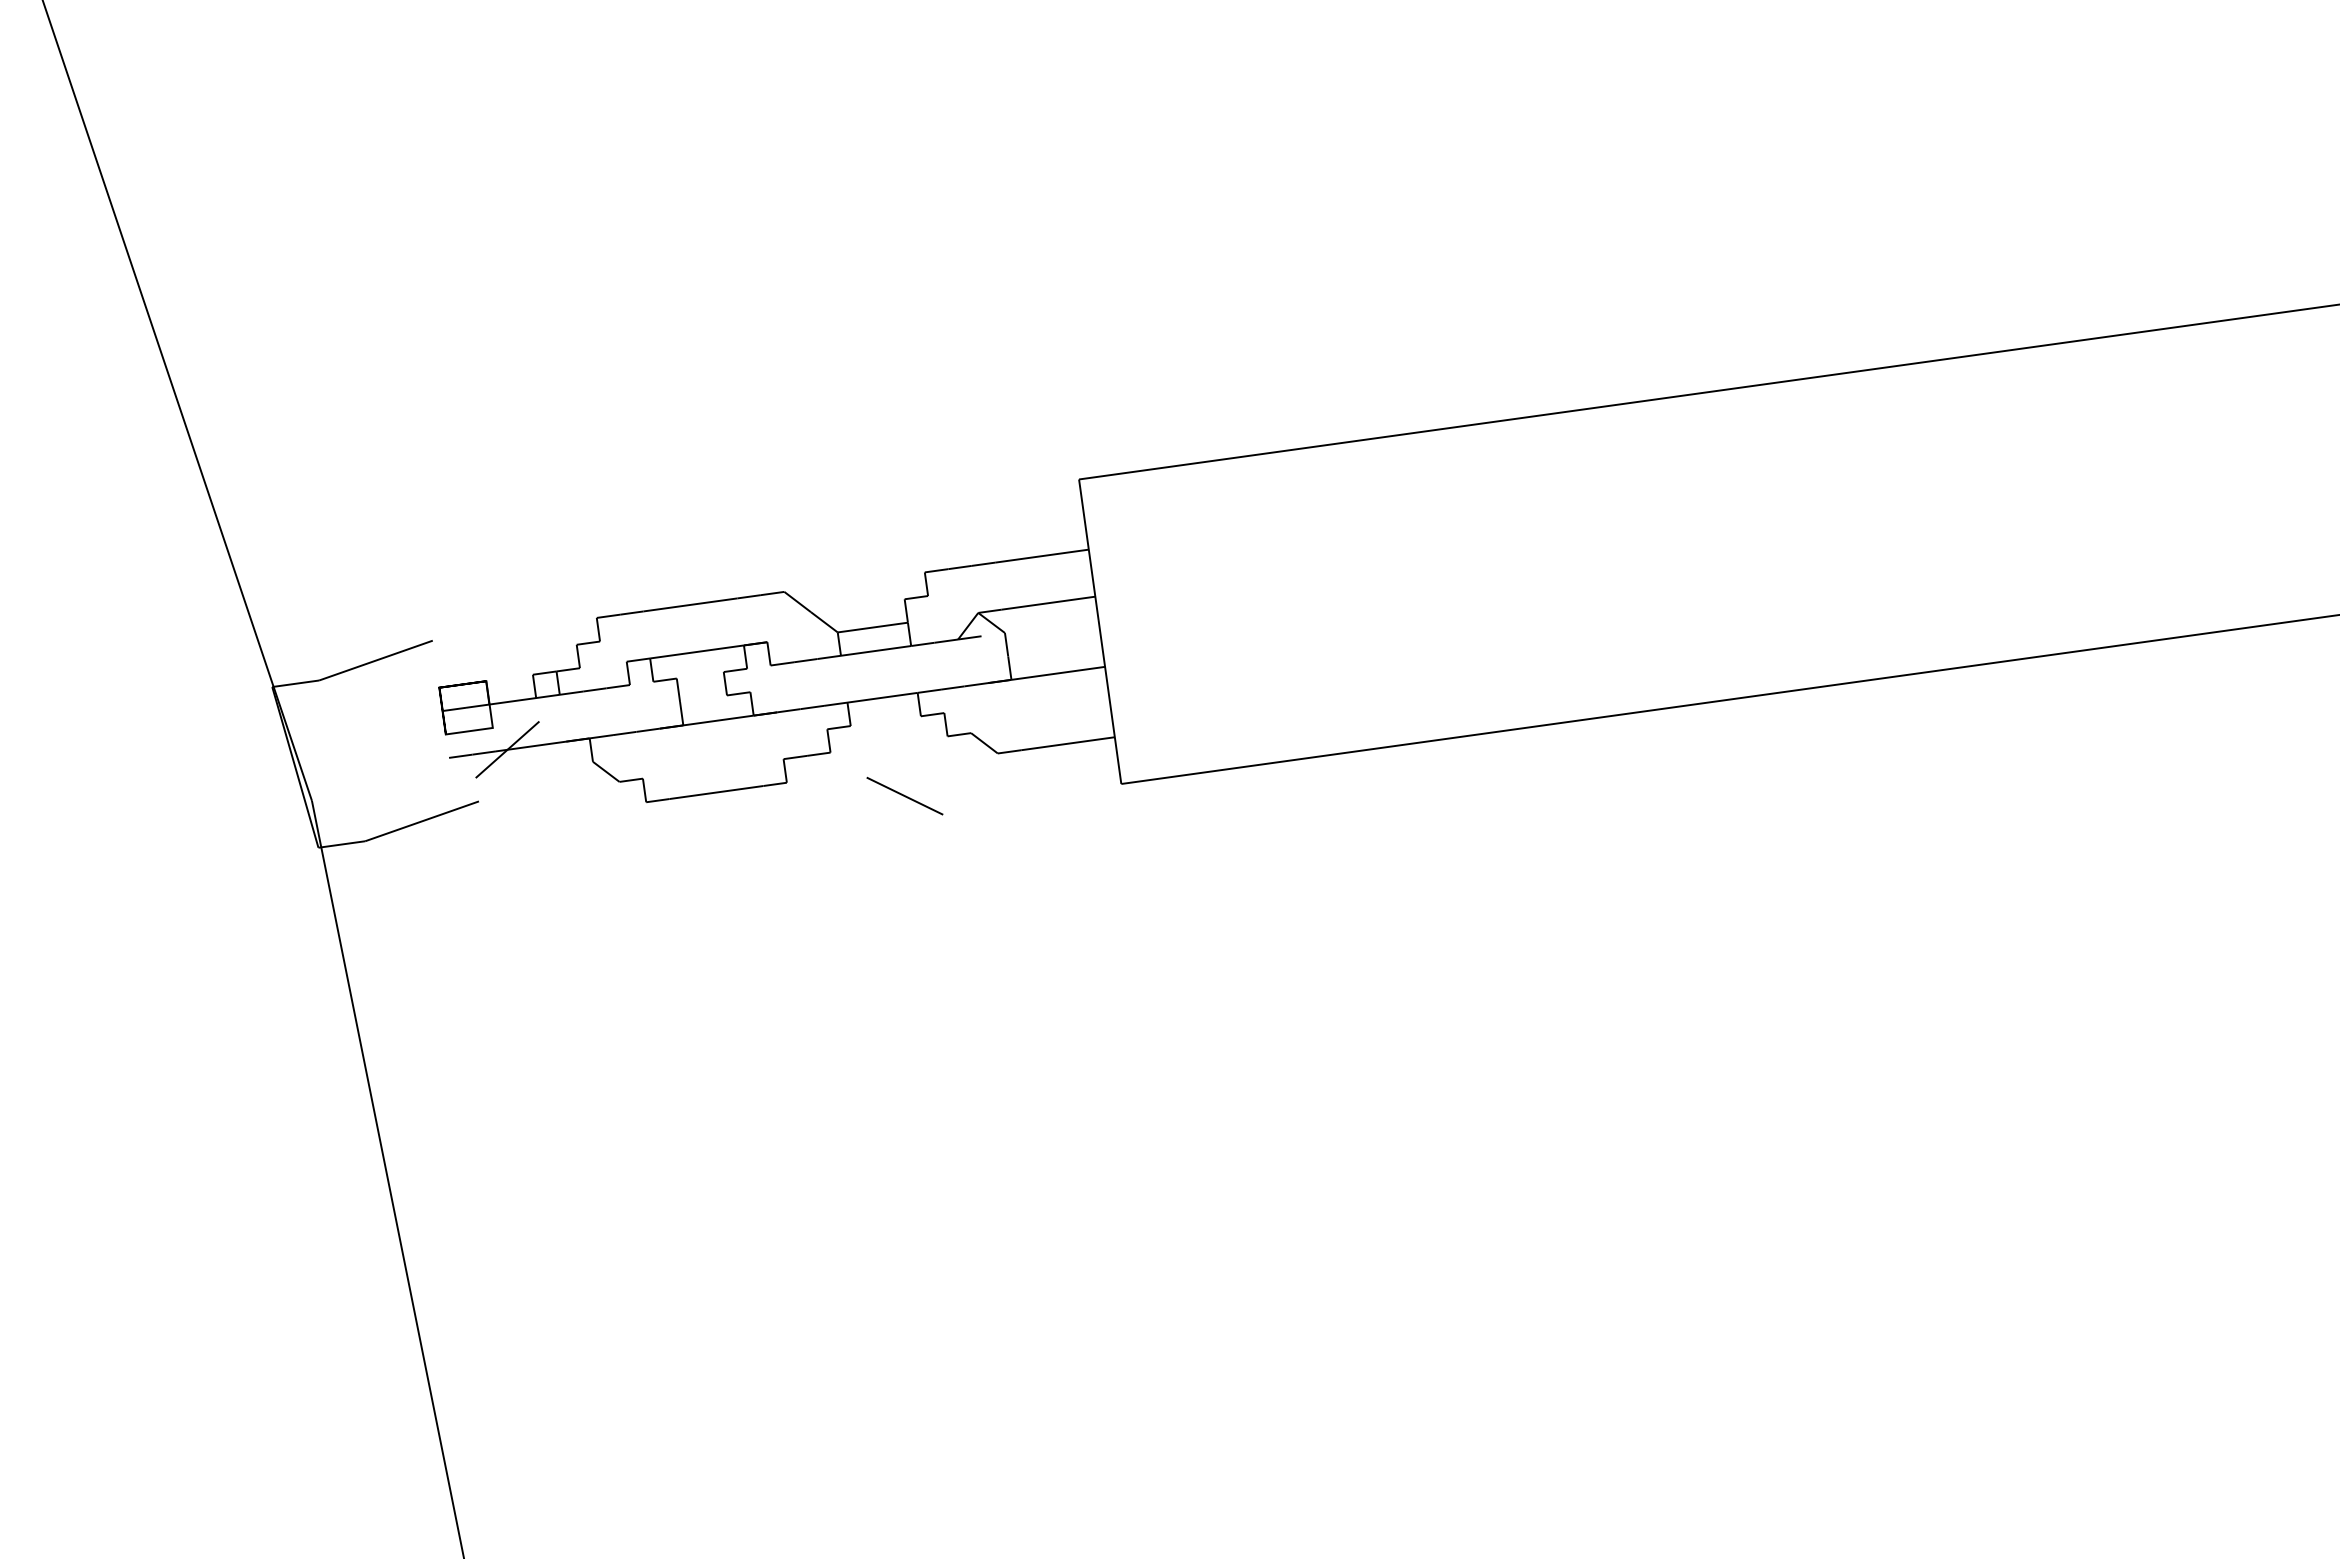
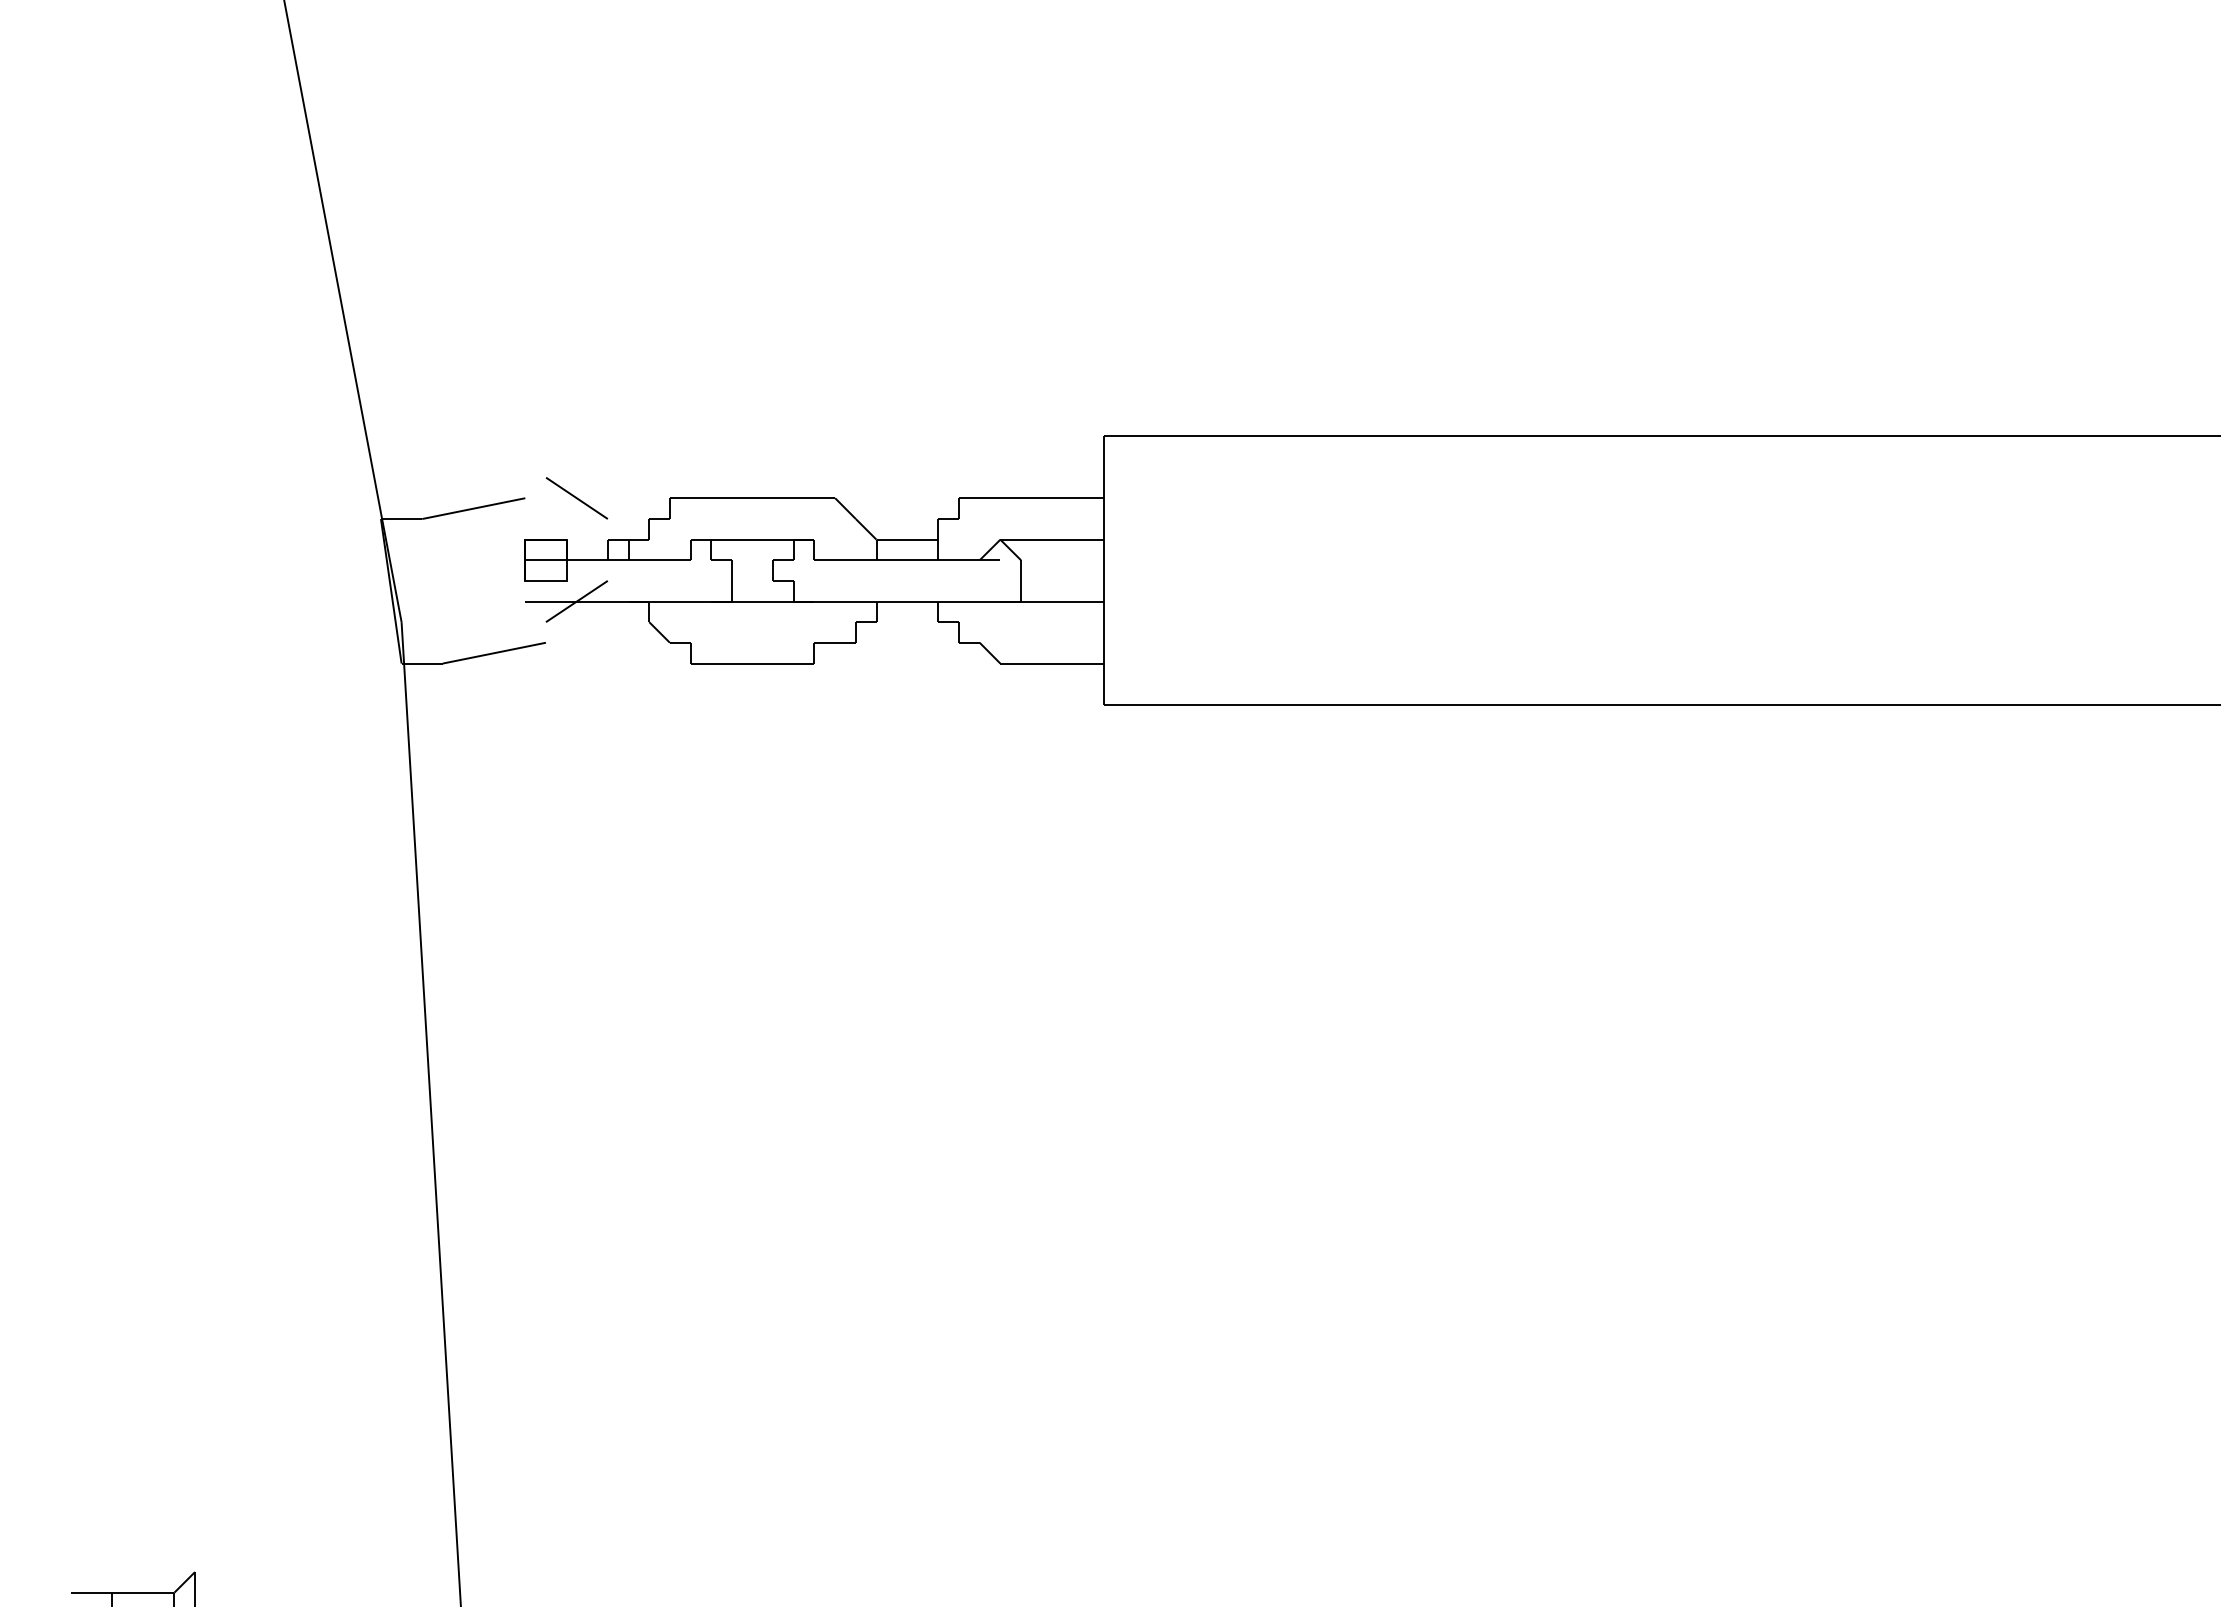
line: (904, 796) -> (576, 498), moved

